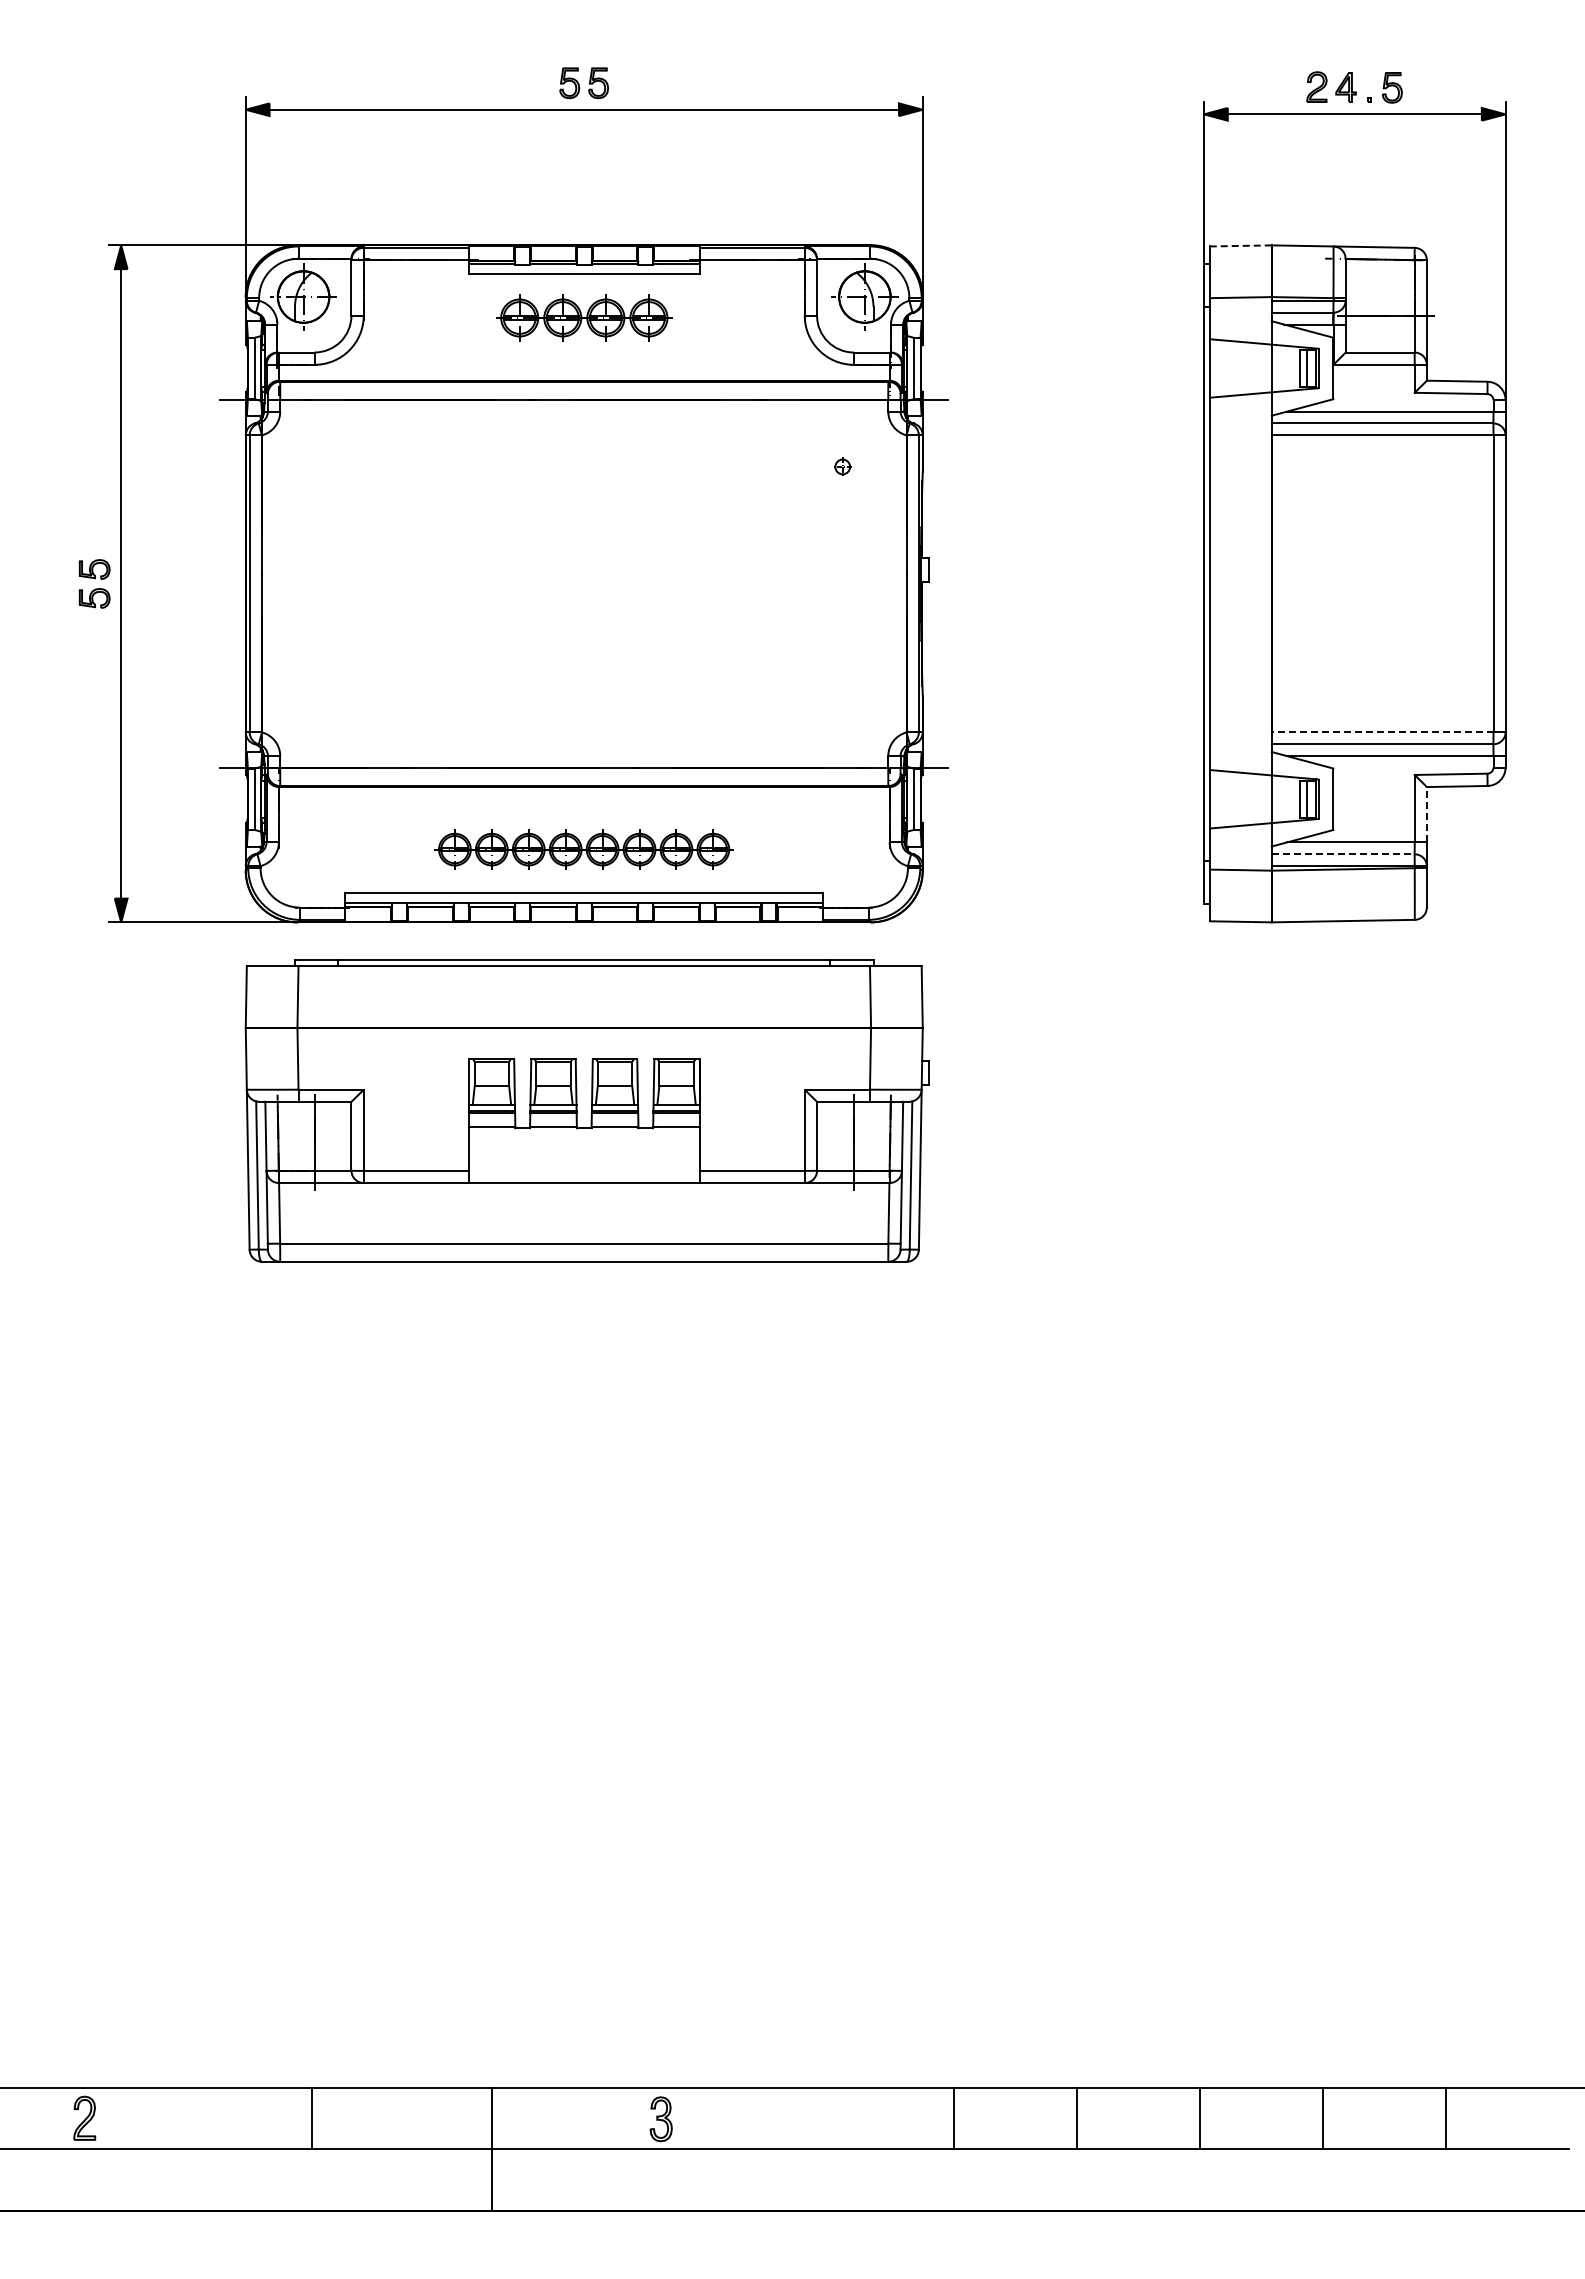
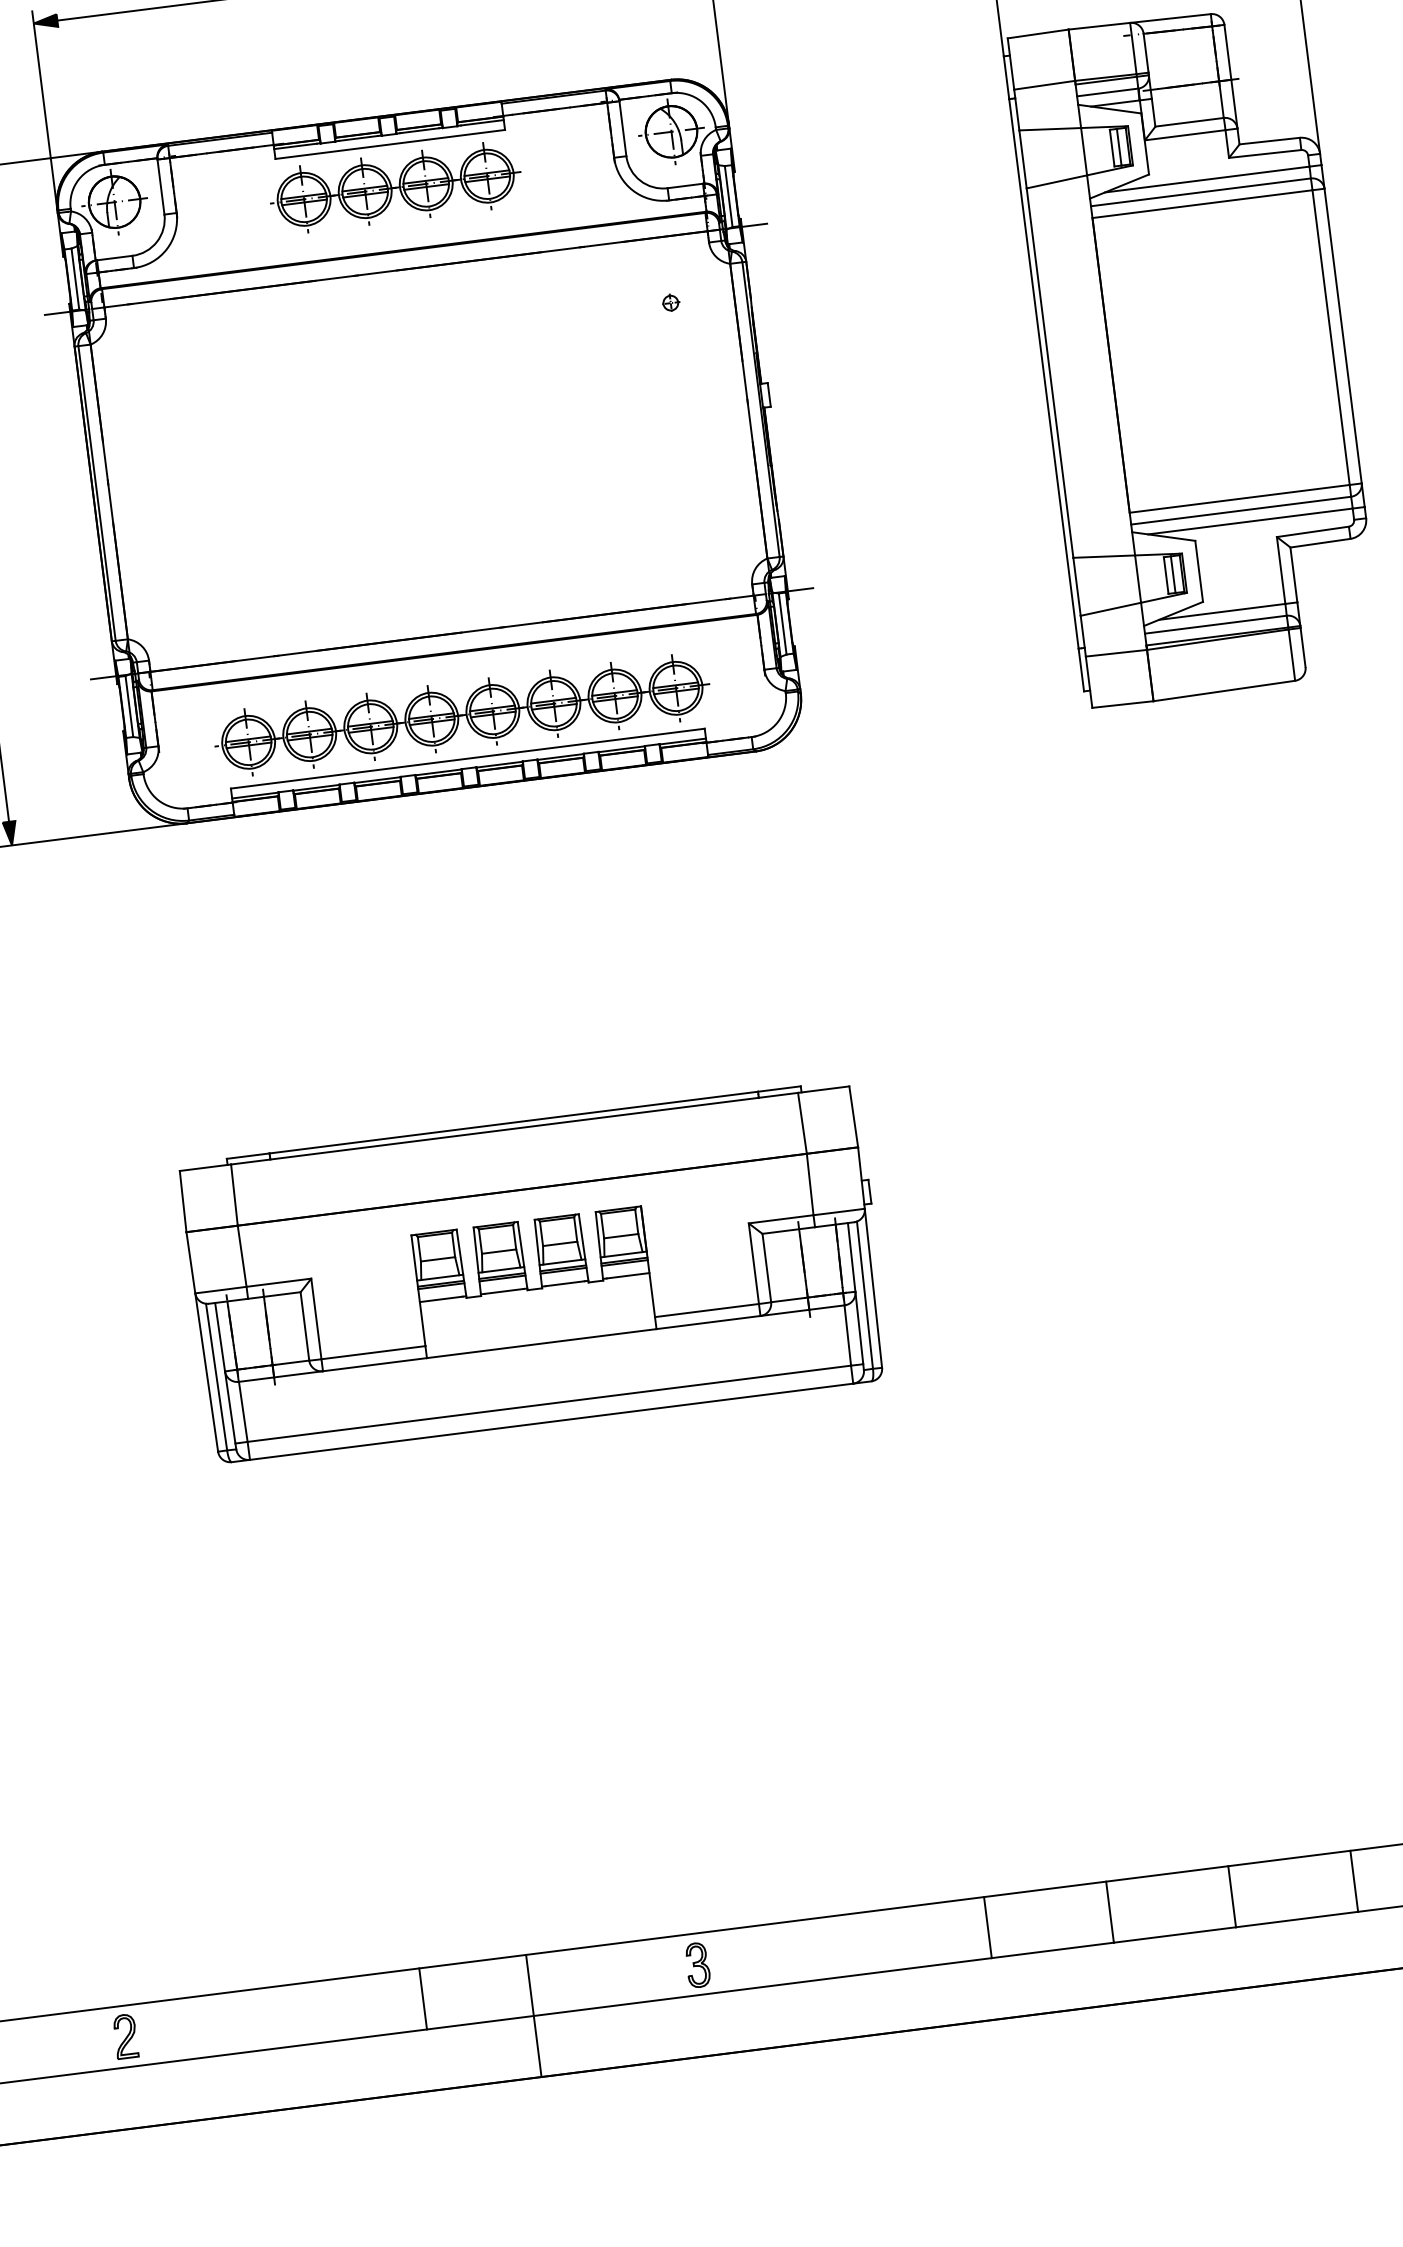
line: (1240, 245) -> (1037, 33), dashed -> solid
part: (584, 317) -> (395, 187), size x1.43
line: (1382, 732) -> (1239, 498), dashed -> solid
line: (1426, 814) -> (1293, 574), dashed -> solid
part: (583, 849) -> (461, 715), size x1.67
line: (1343, 854) -> (1216, 624), dashed -> solid
part: (586, 1110) -> (534, 1271), moved
line: (312, 2118) -> (423, 1999), moved

